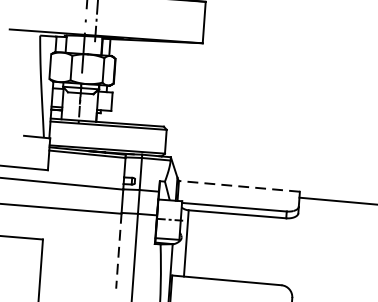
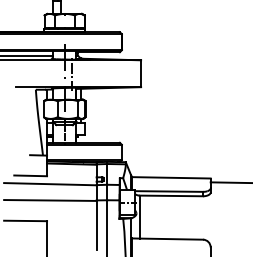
line: (238, 185) -> (170, 177), dashed -> solid
line: (118, 250) -> (96, 224), dashed -> solid

